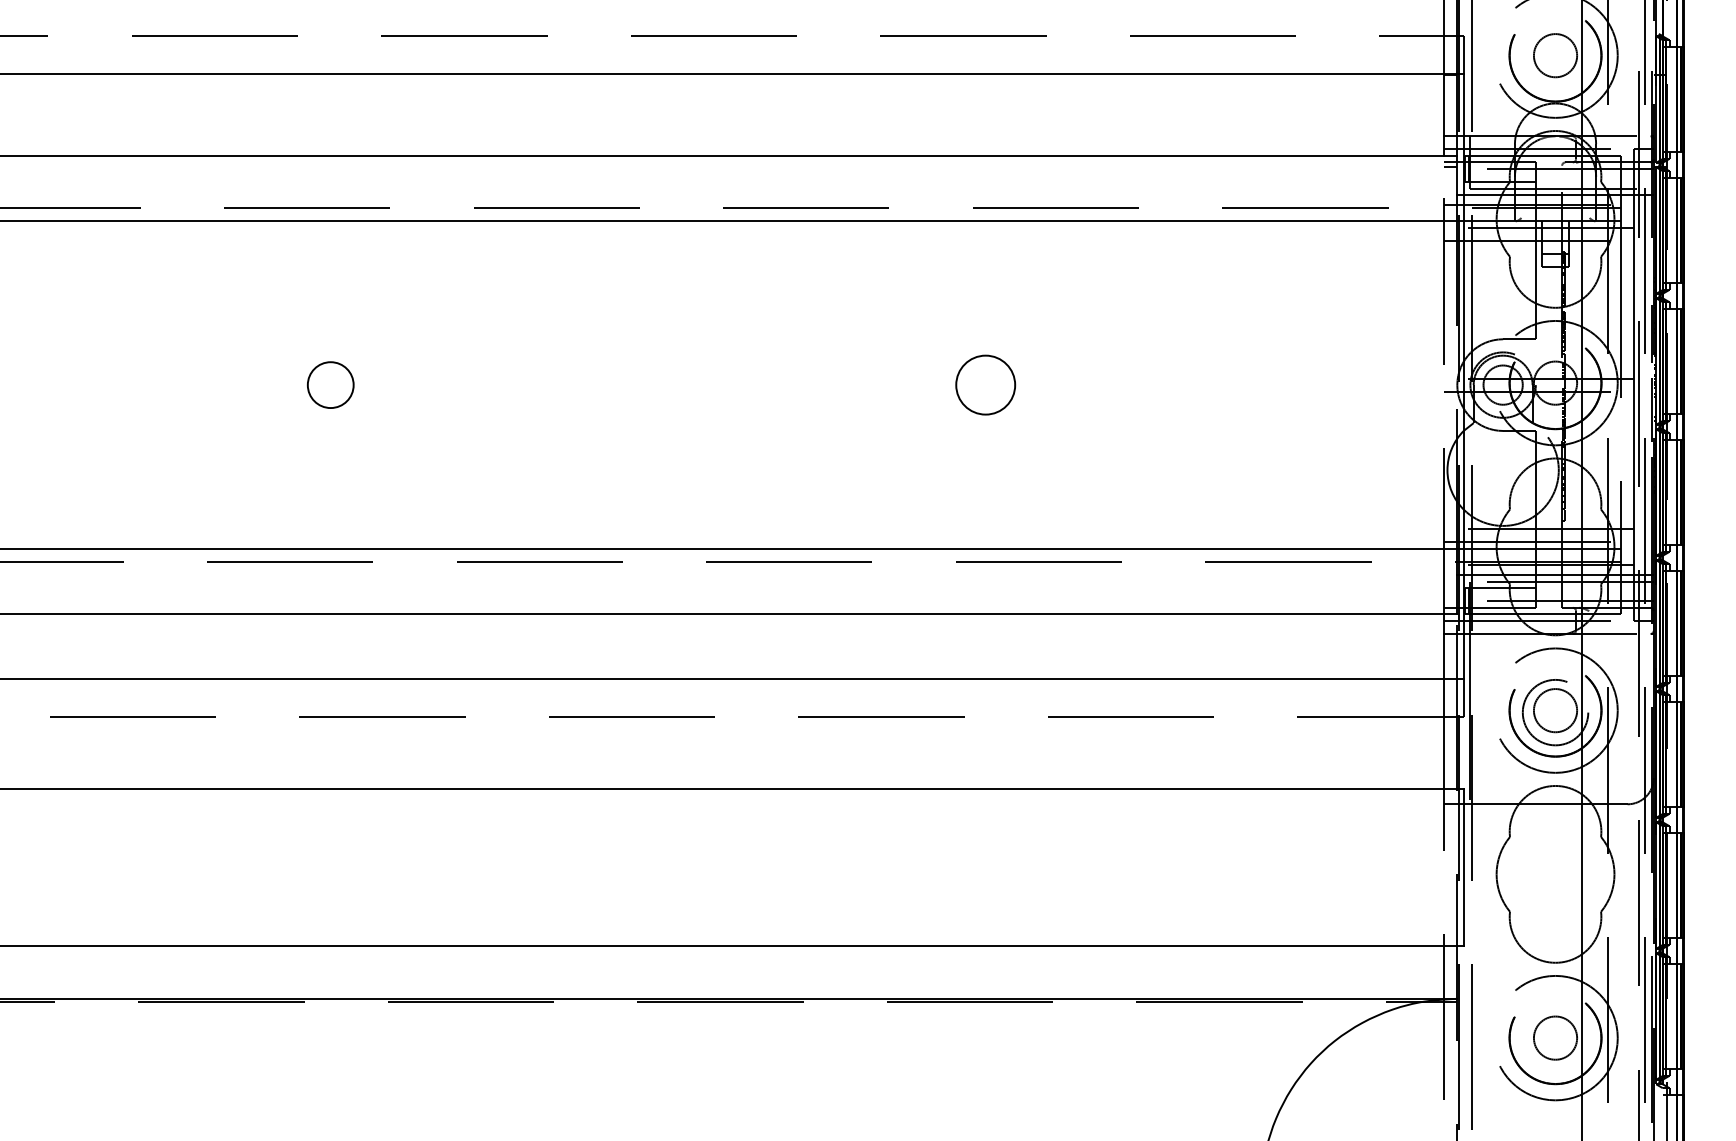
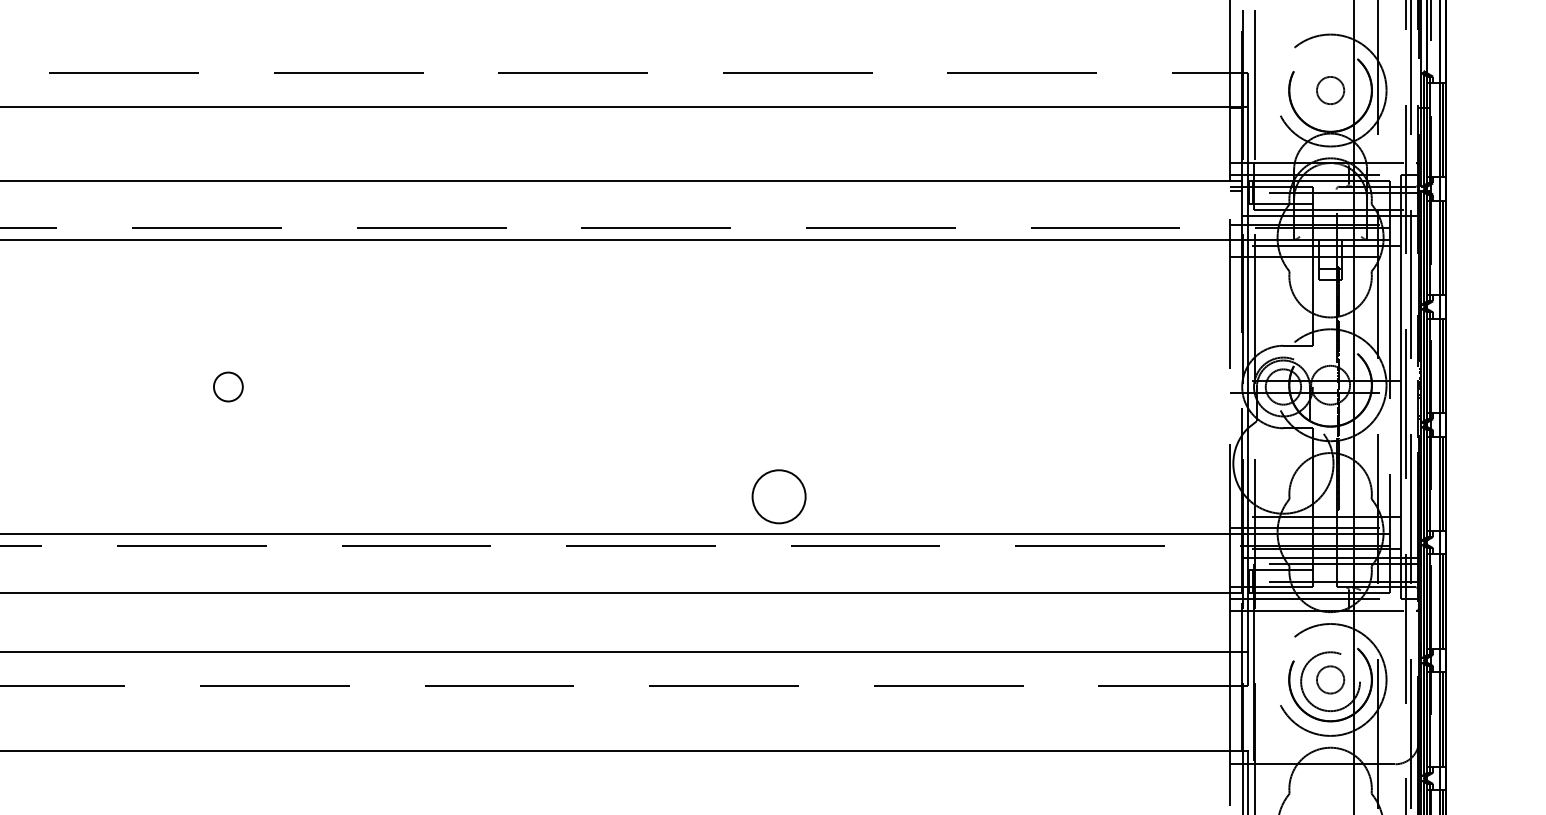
circle: (1555, 55) -> (1330, 90), size x0.7
circle: (985, 384) -> (778, 496), moved
circle: (330, 385) -> (228, 387), size x0.7
circle: (1555, 710) -> (1330, 679), size x0.7

